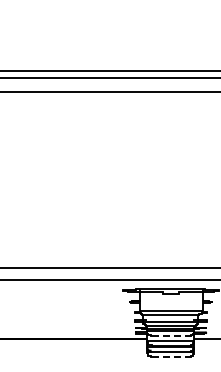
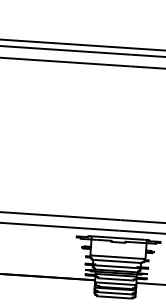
line: (170, 336) -> (115, 279), dashed -> solid
line: (170, 356) -> (114, 297), dashed -> solid

